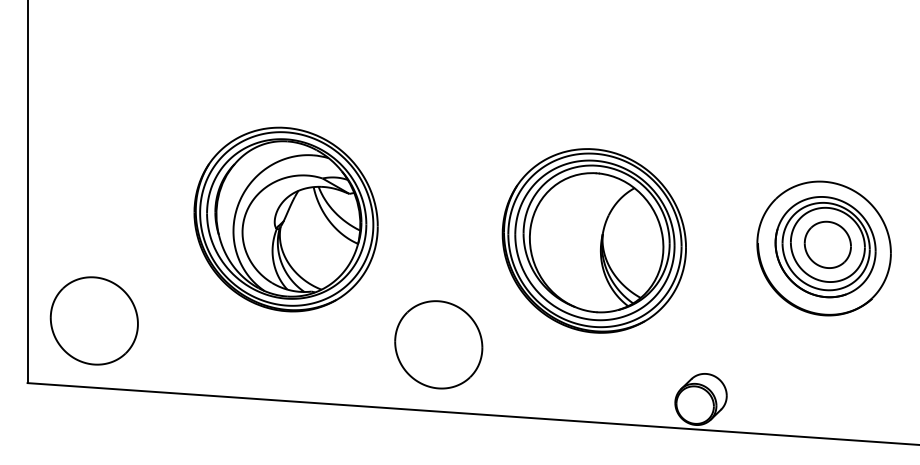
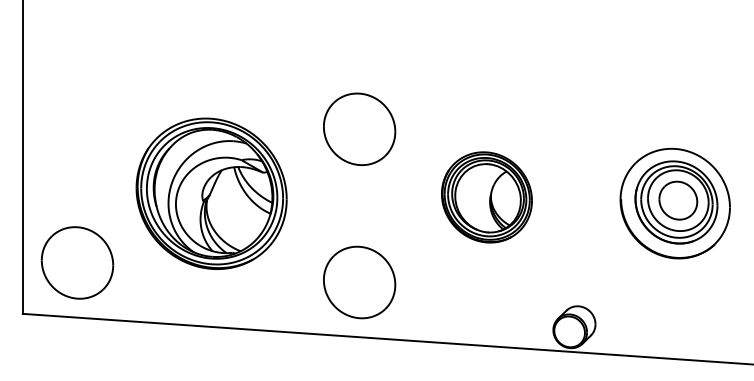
part: (438, 157) -> (359, 129), added
part: (285, 219) -> (211, 193), moved
part: (593, 240) -> (486, 197), size x0.6

